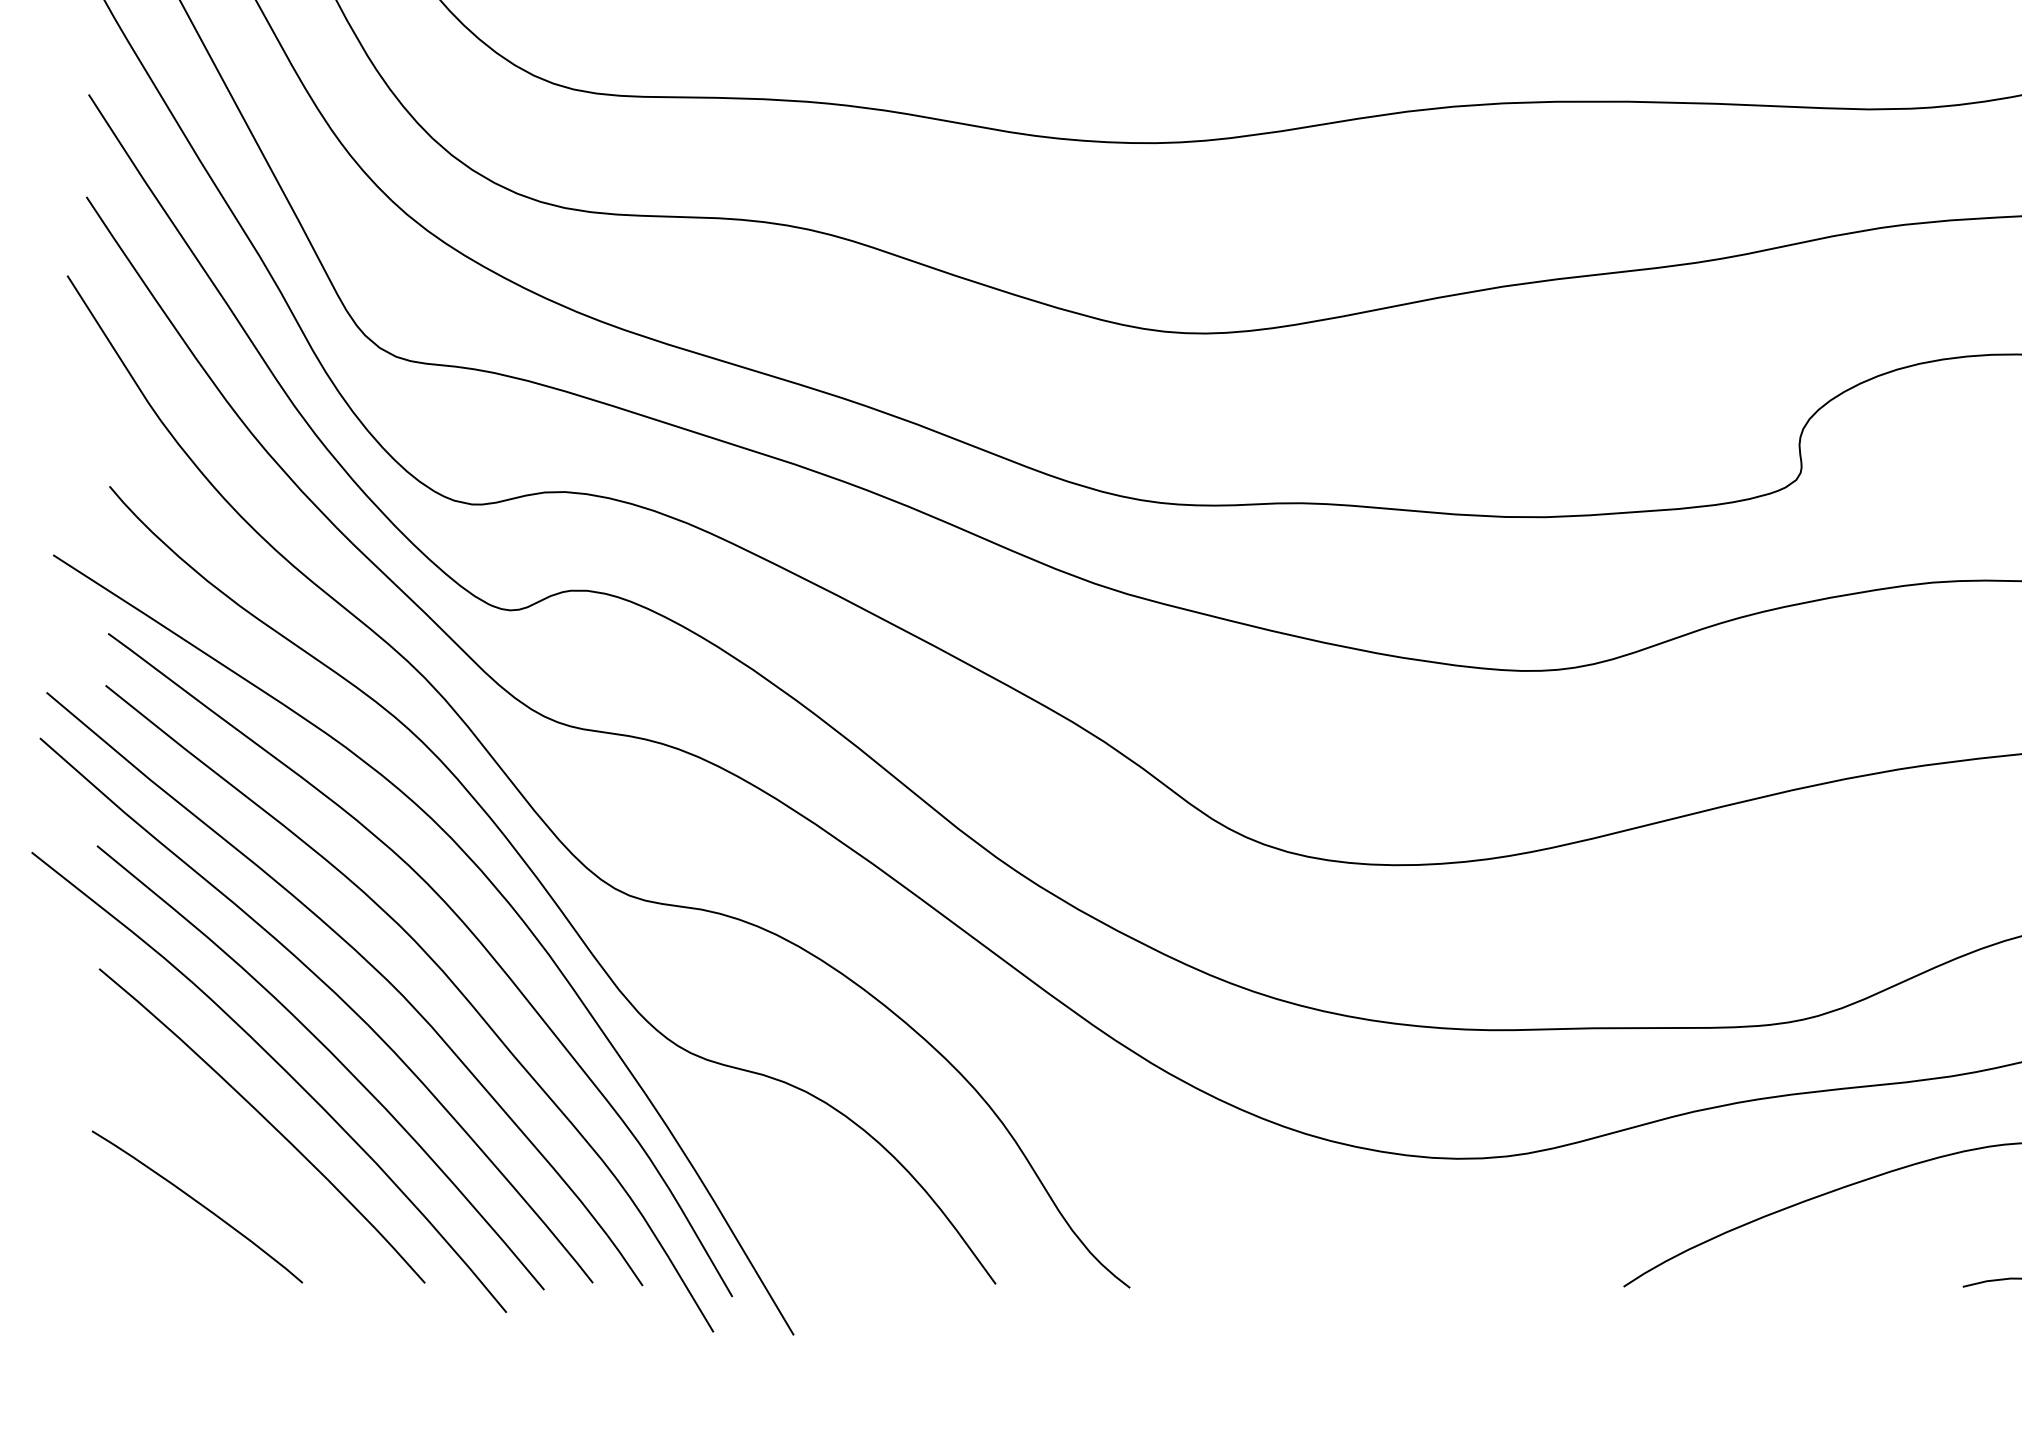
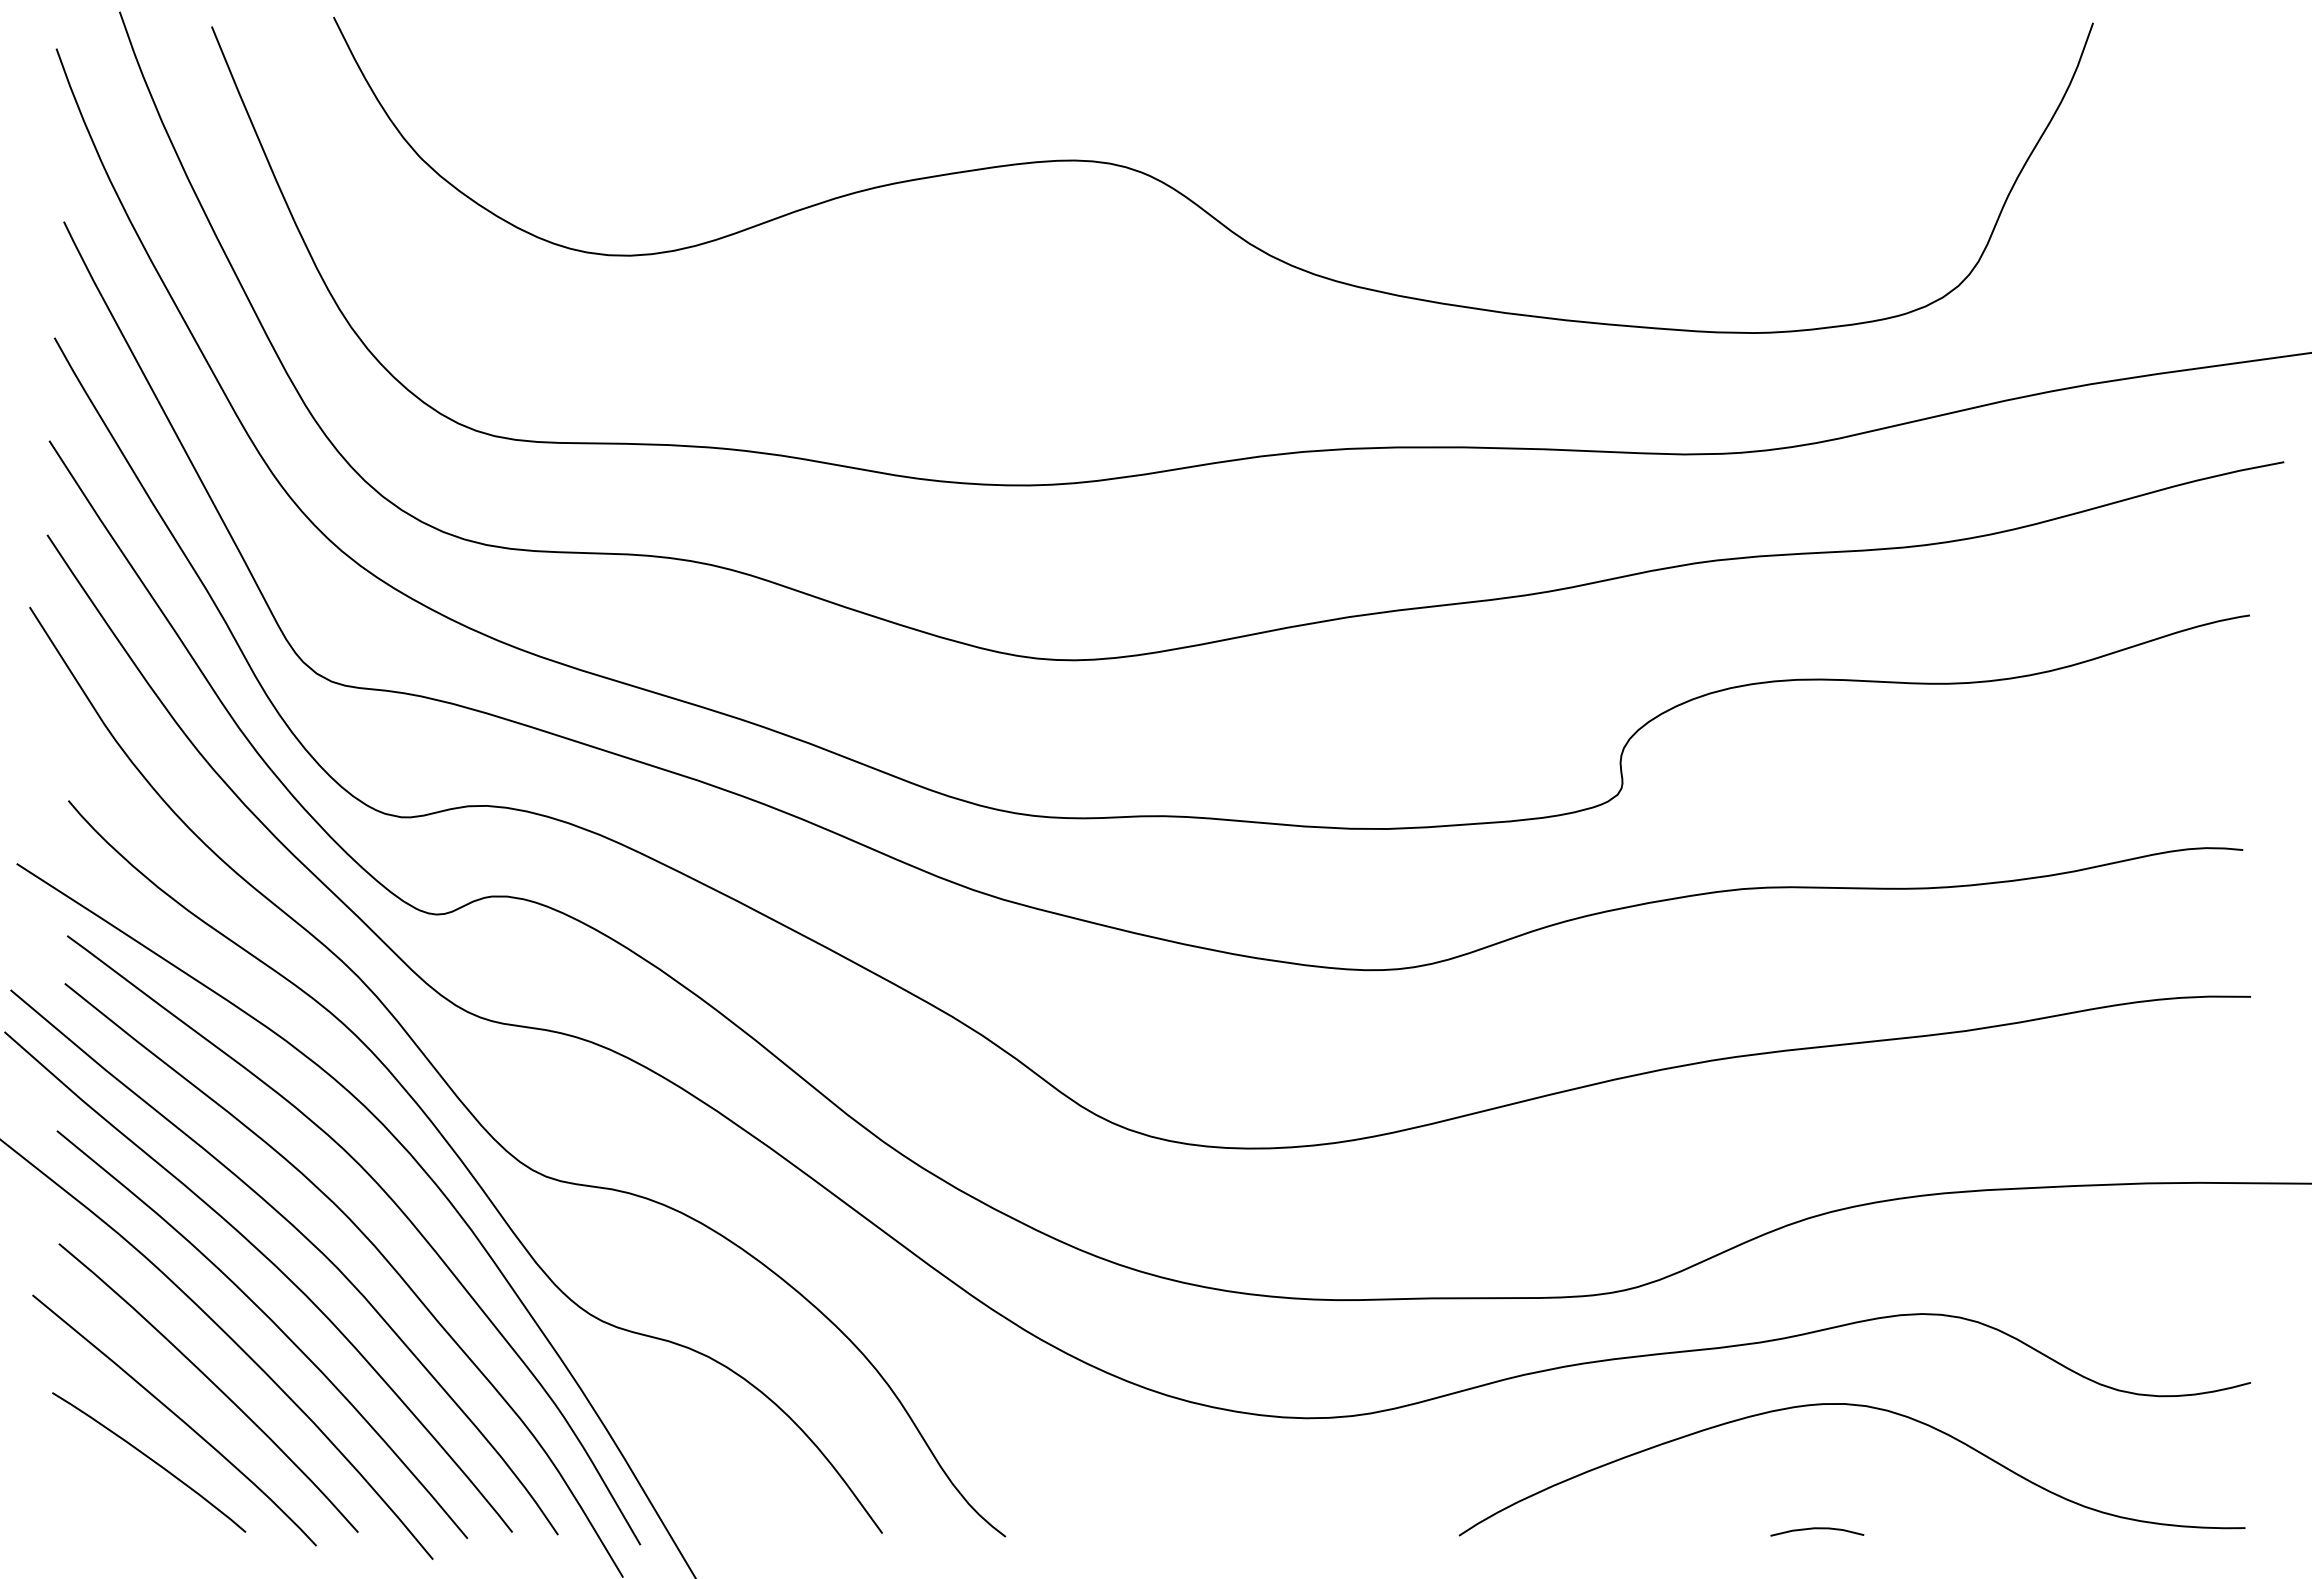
curve: (228, 1157) -> (177, 1417), added

